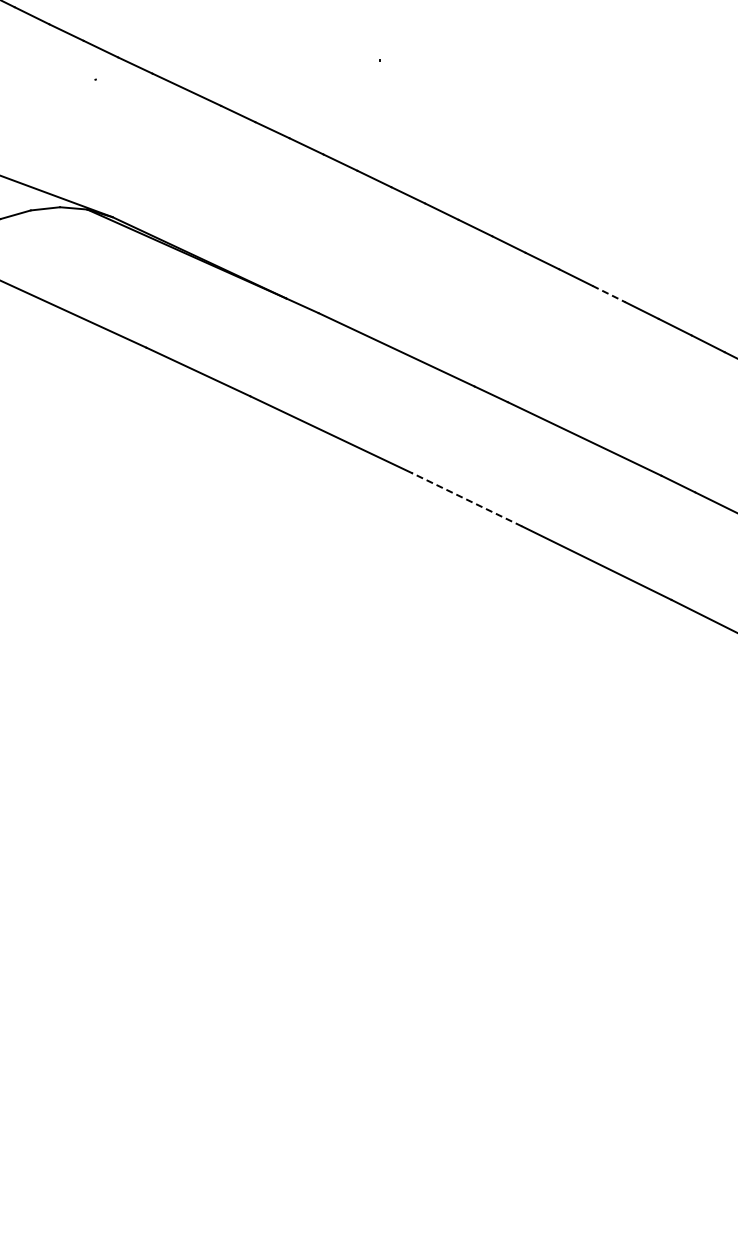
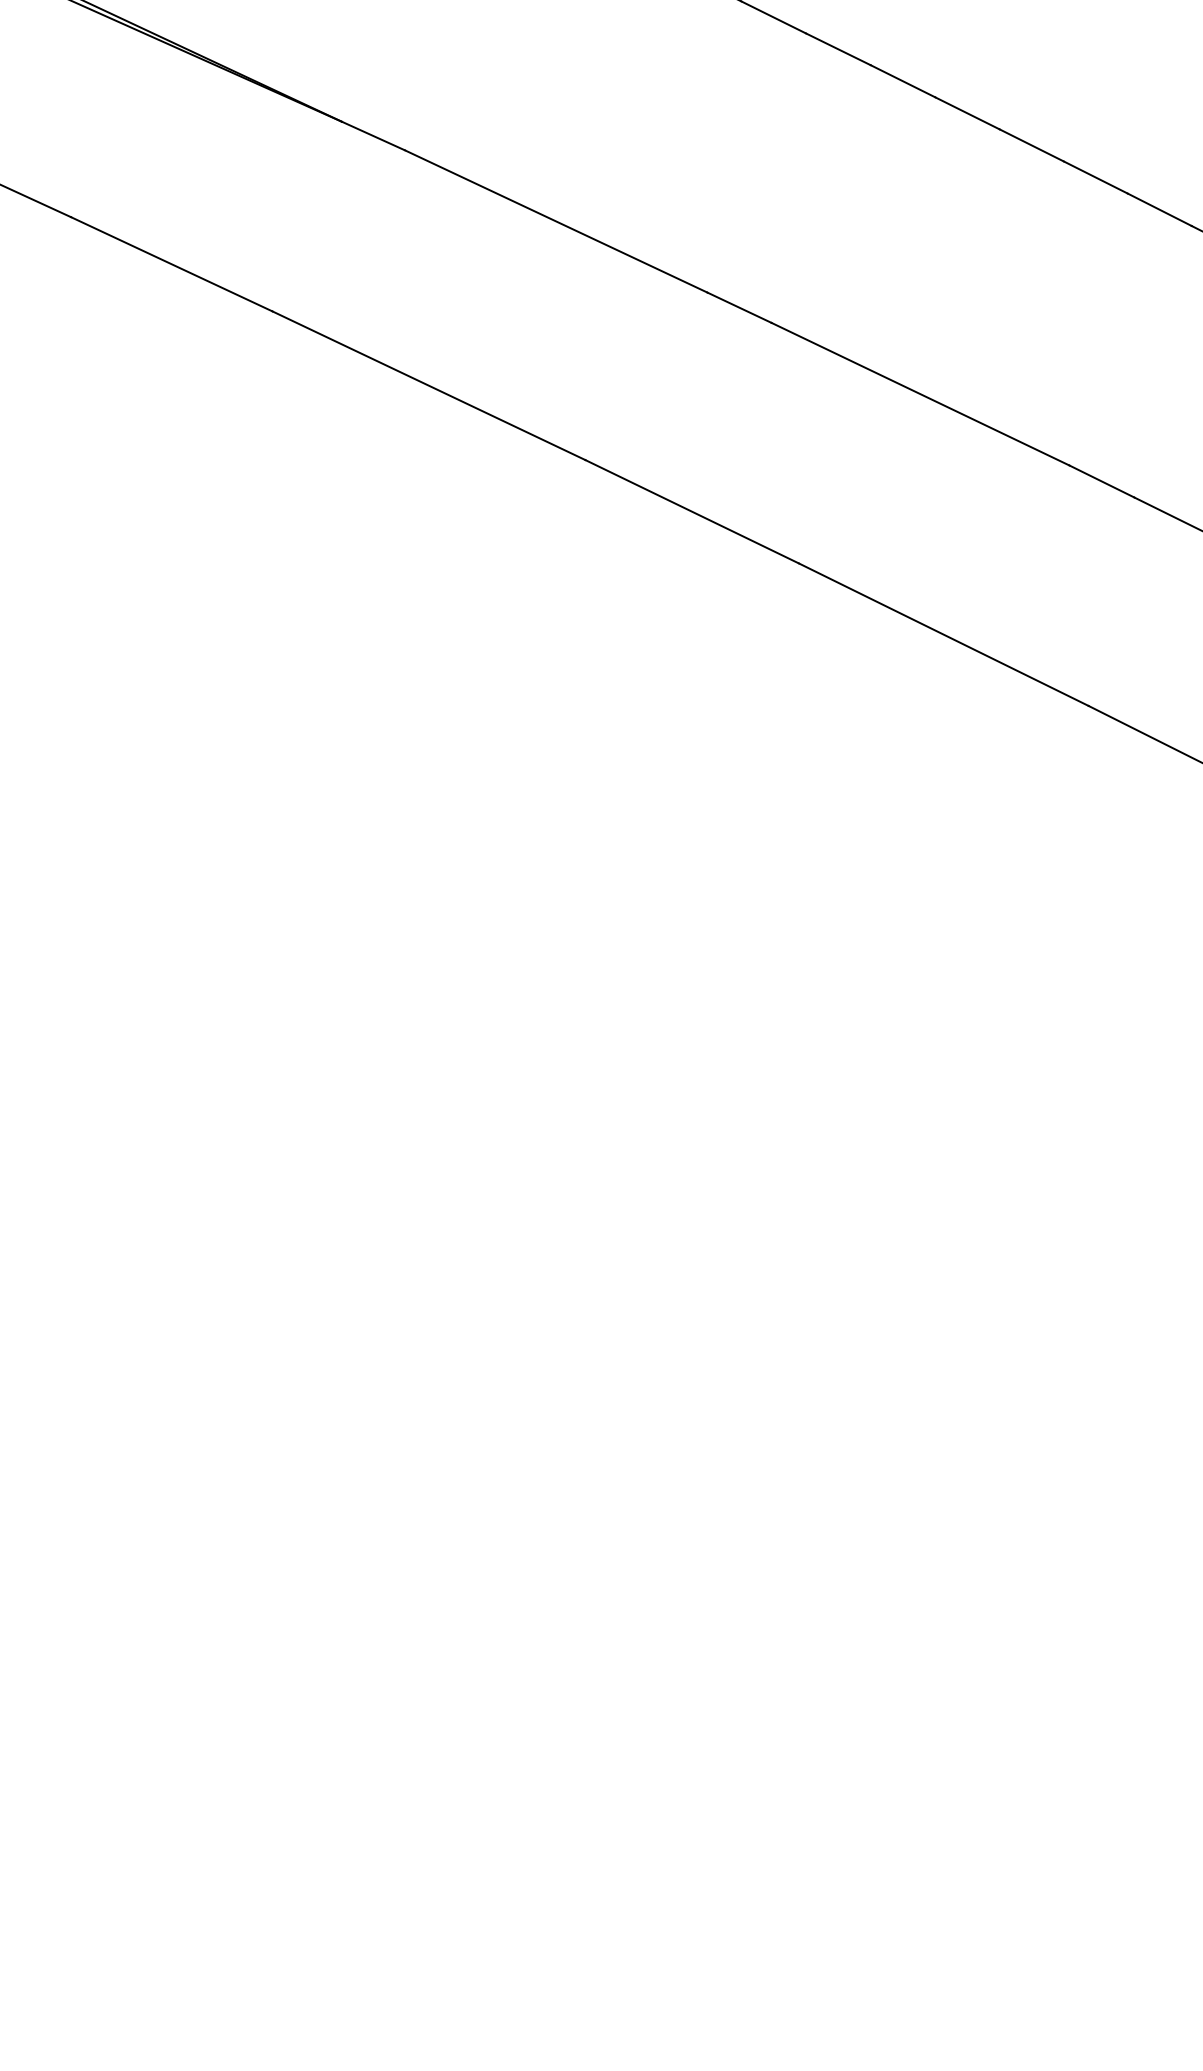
line: (609, 294) -> (968, 114), dashed -> solid
line: (466, 499) -> (691, 511), dashed -> solid

